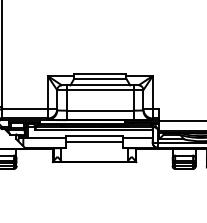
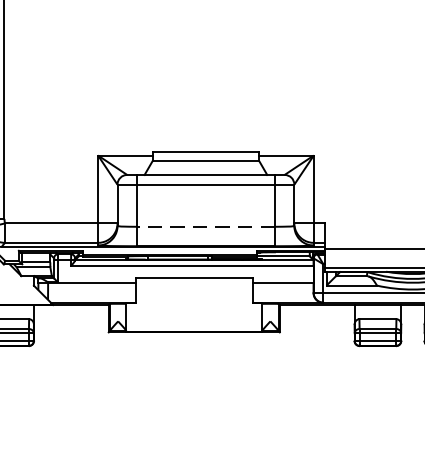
line: (100, 110) -> (206, 226), solid -> dashed
line: (94, 142) -> (194, 292), removed

